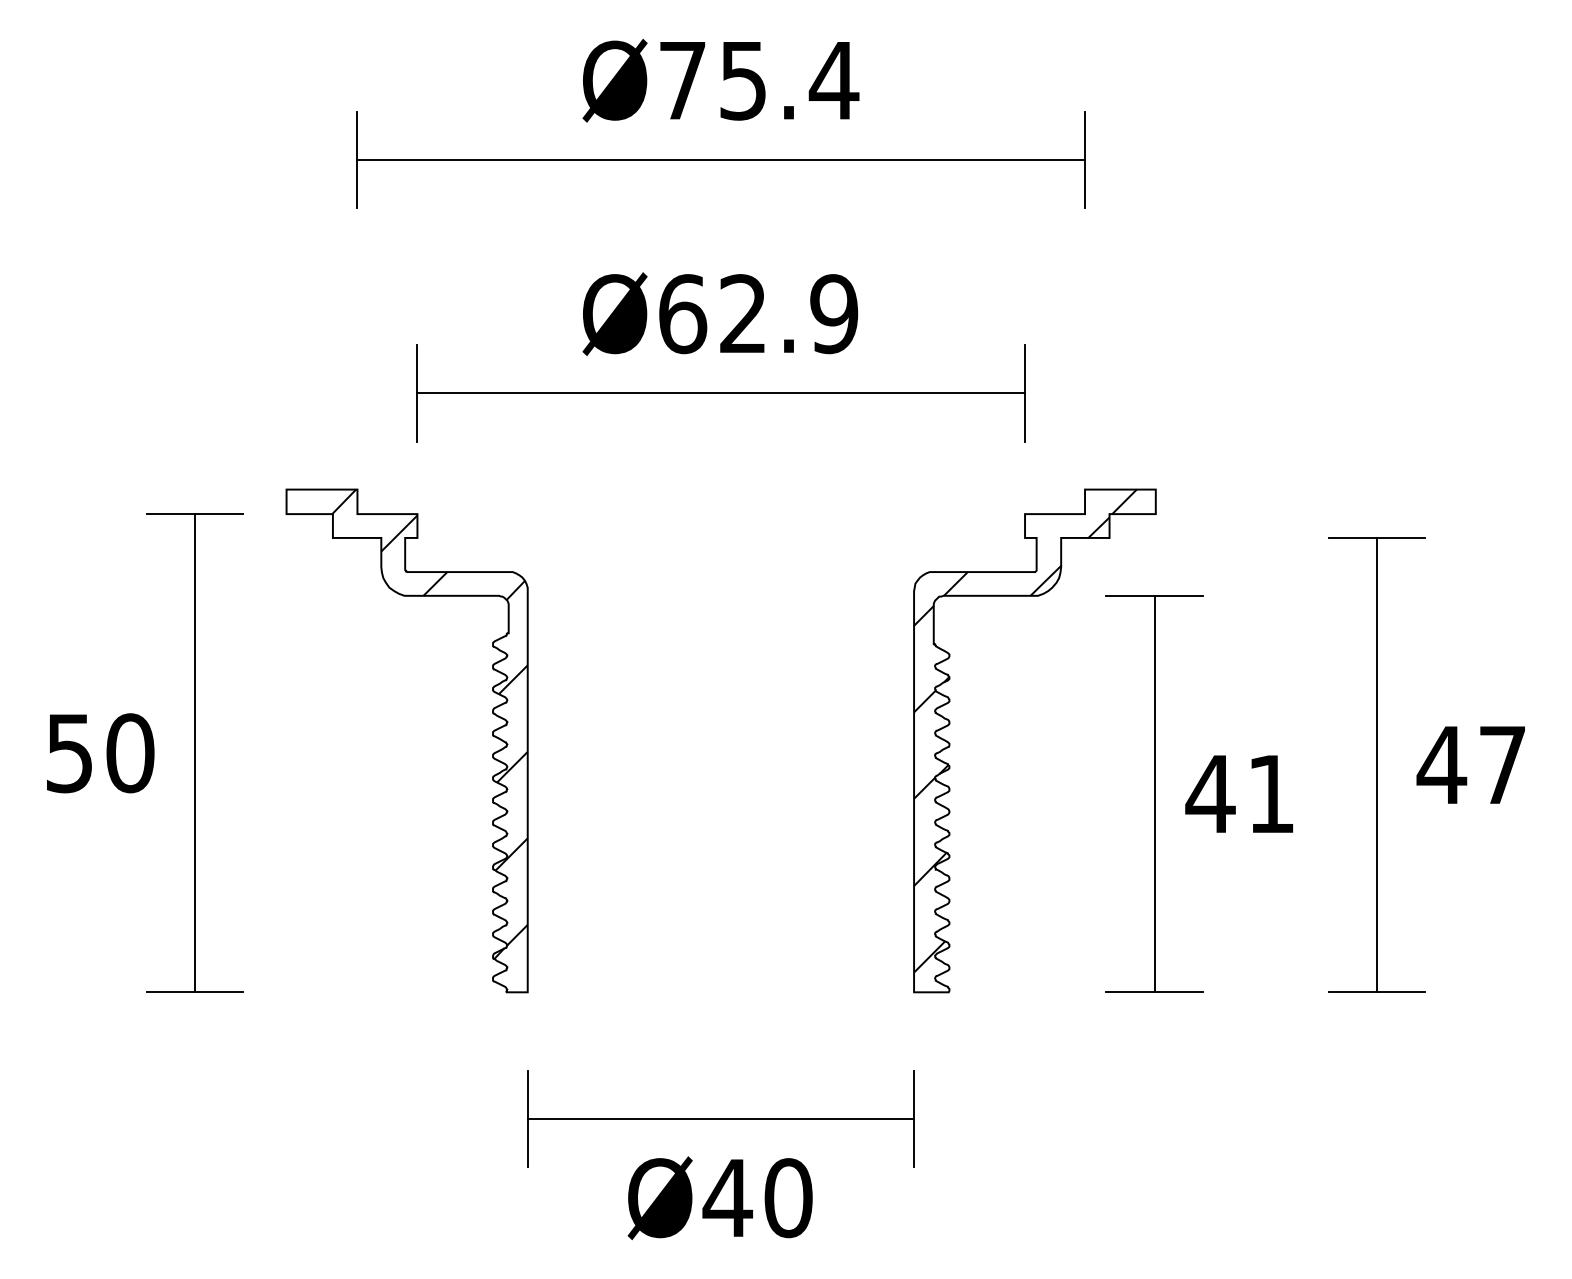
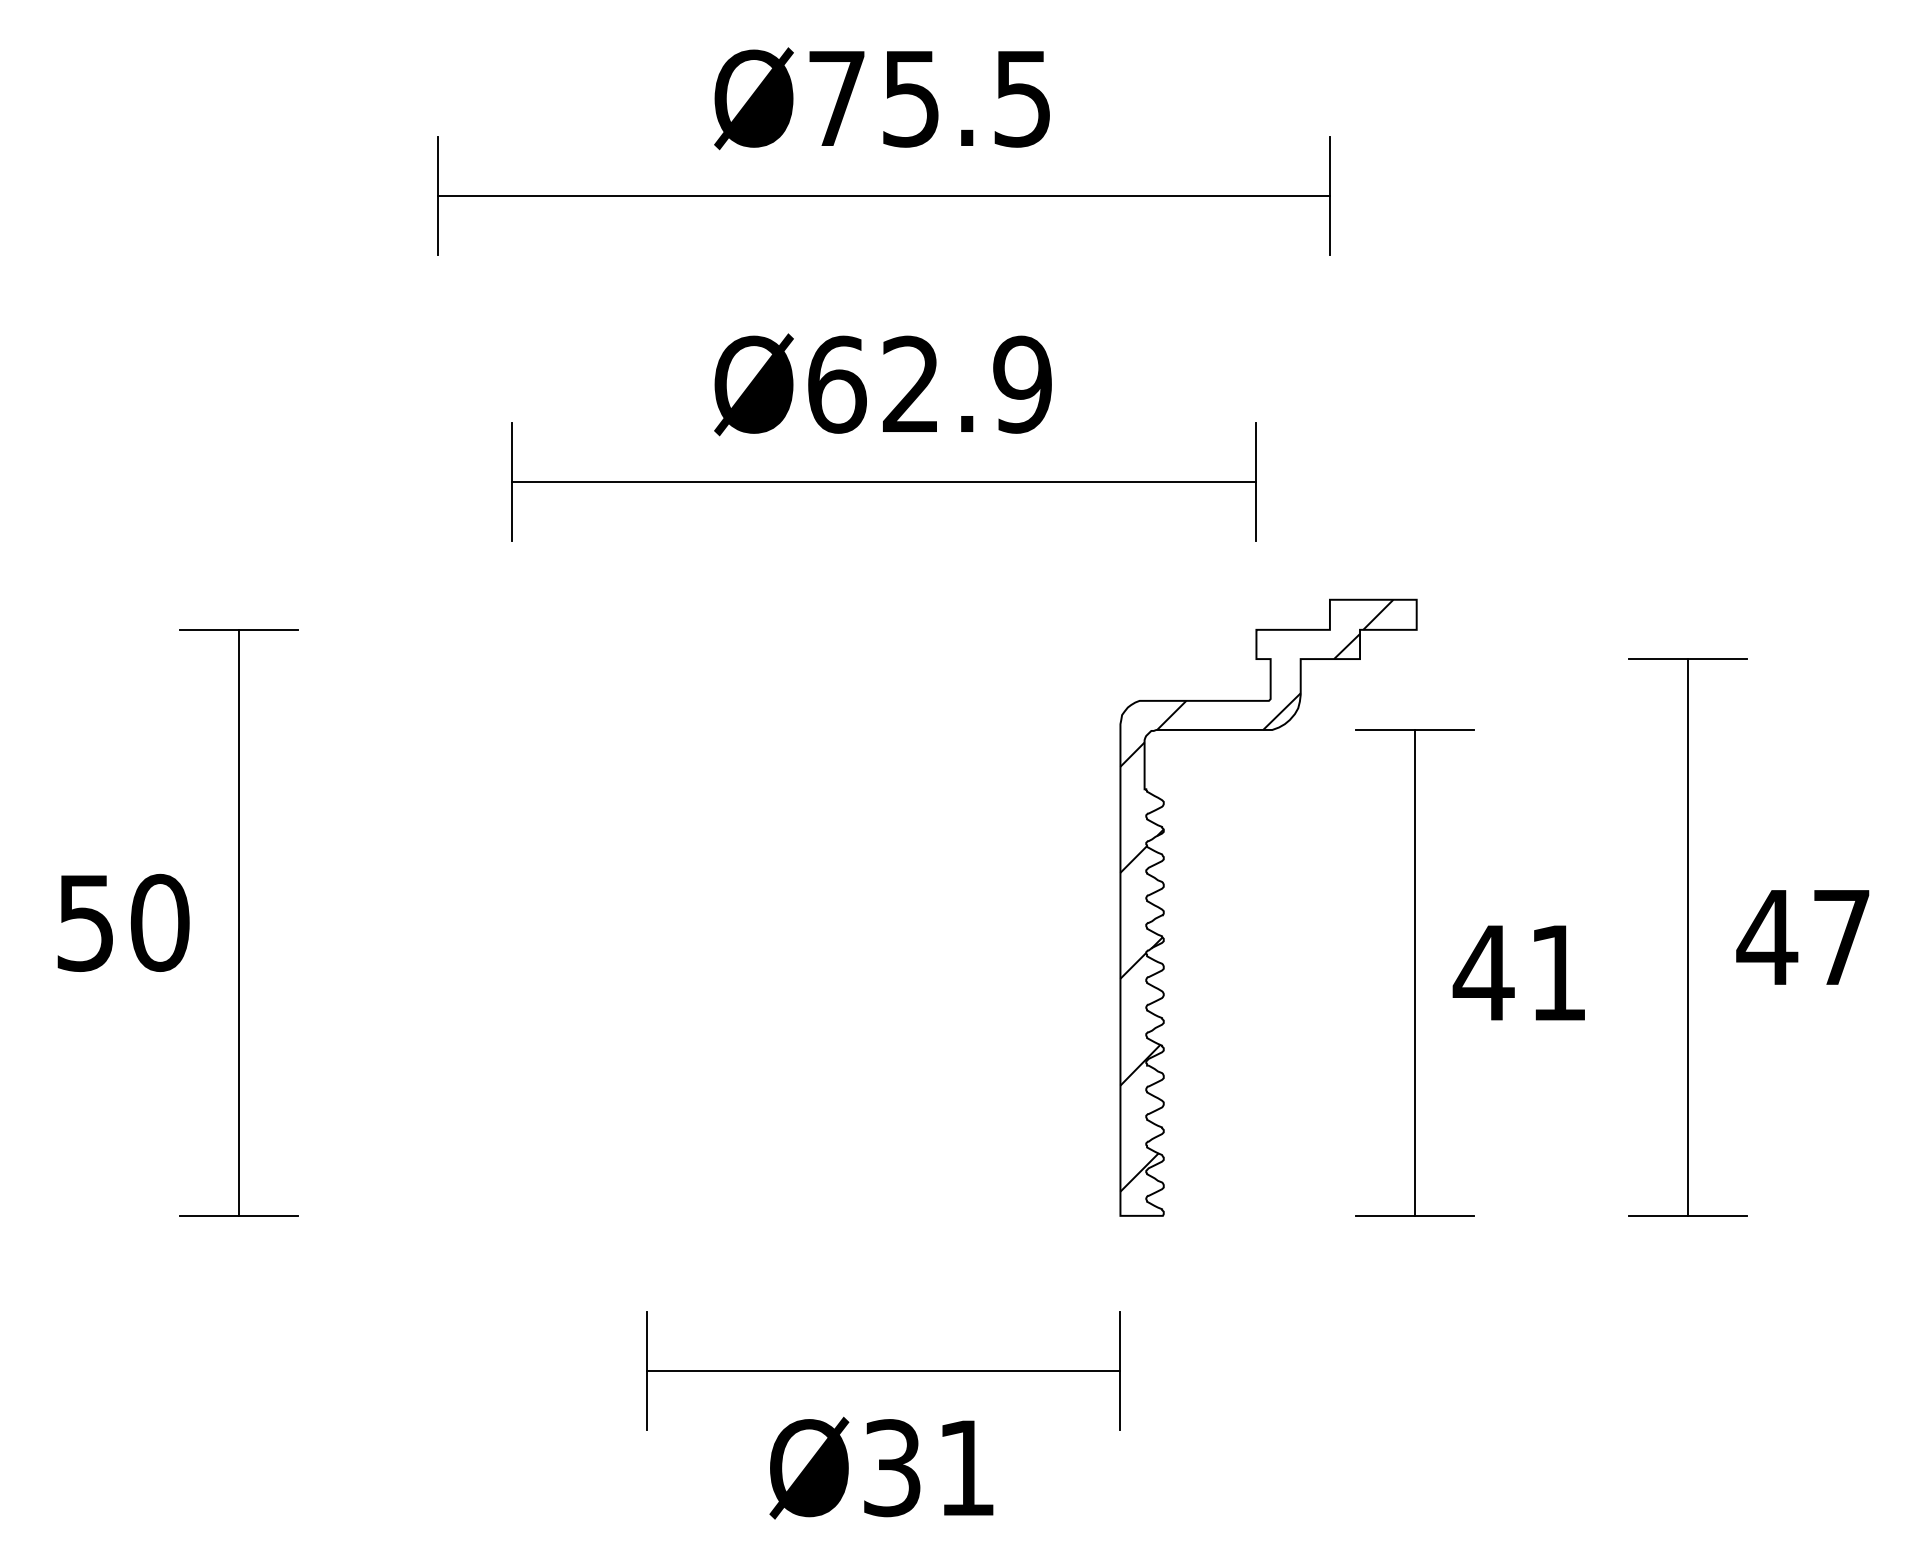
text: (834, 81) -> (1022, 99), Ø75.4 -> Ø75.5
part: (492, 735) -> (603, 901), removed
text: (757, 1198) -> (928, 1468), Ø40 -> Ø31

